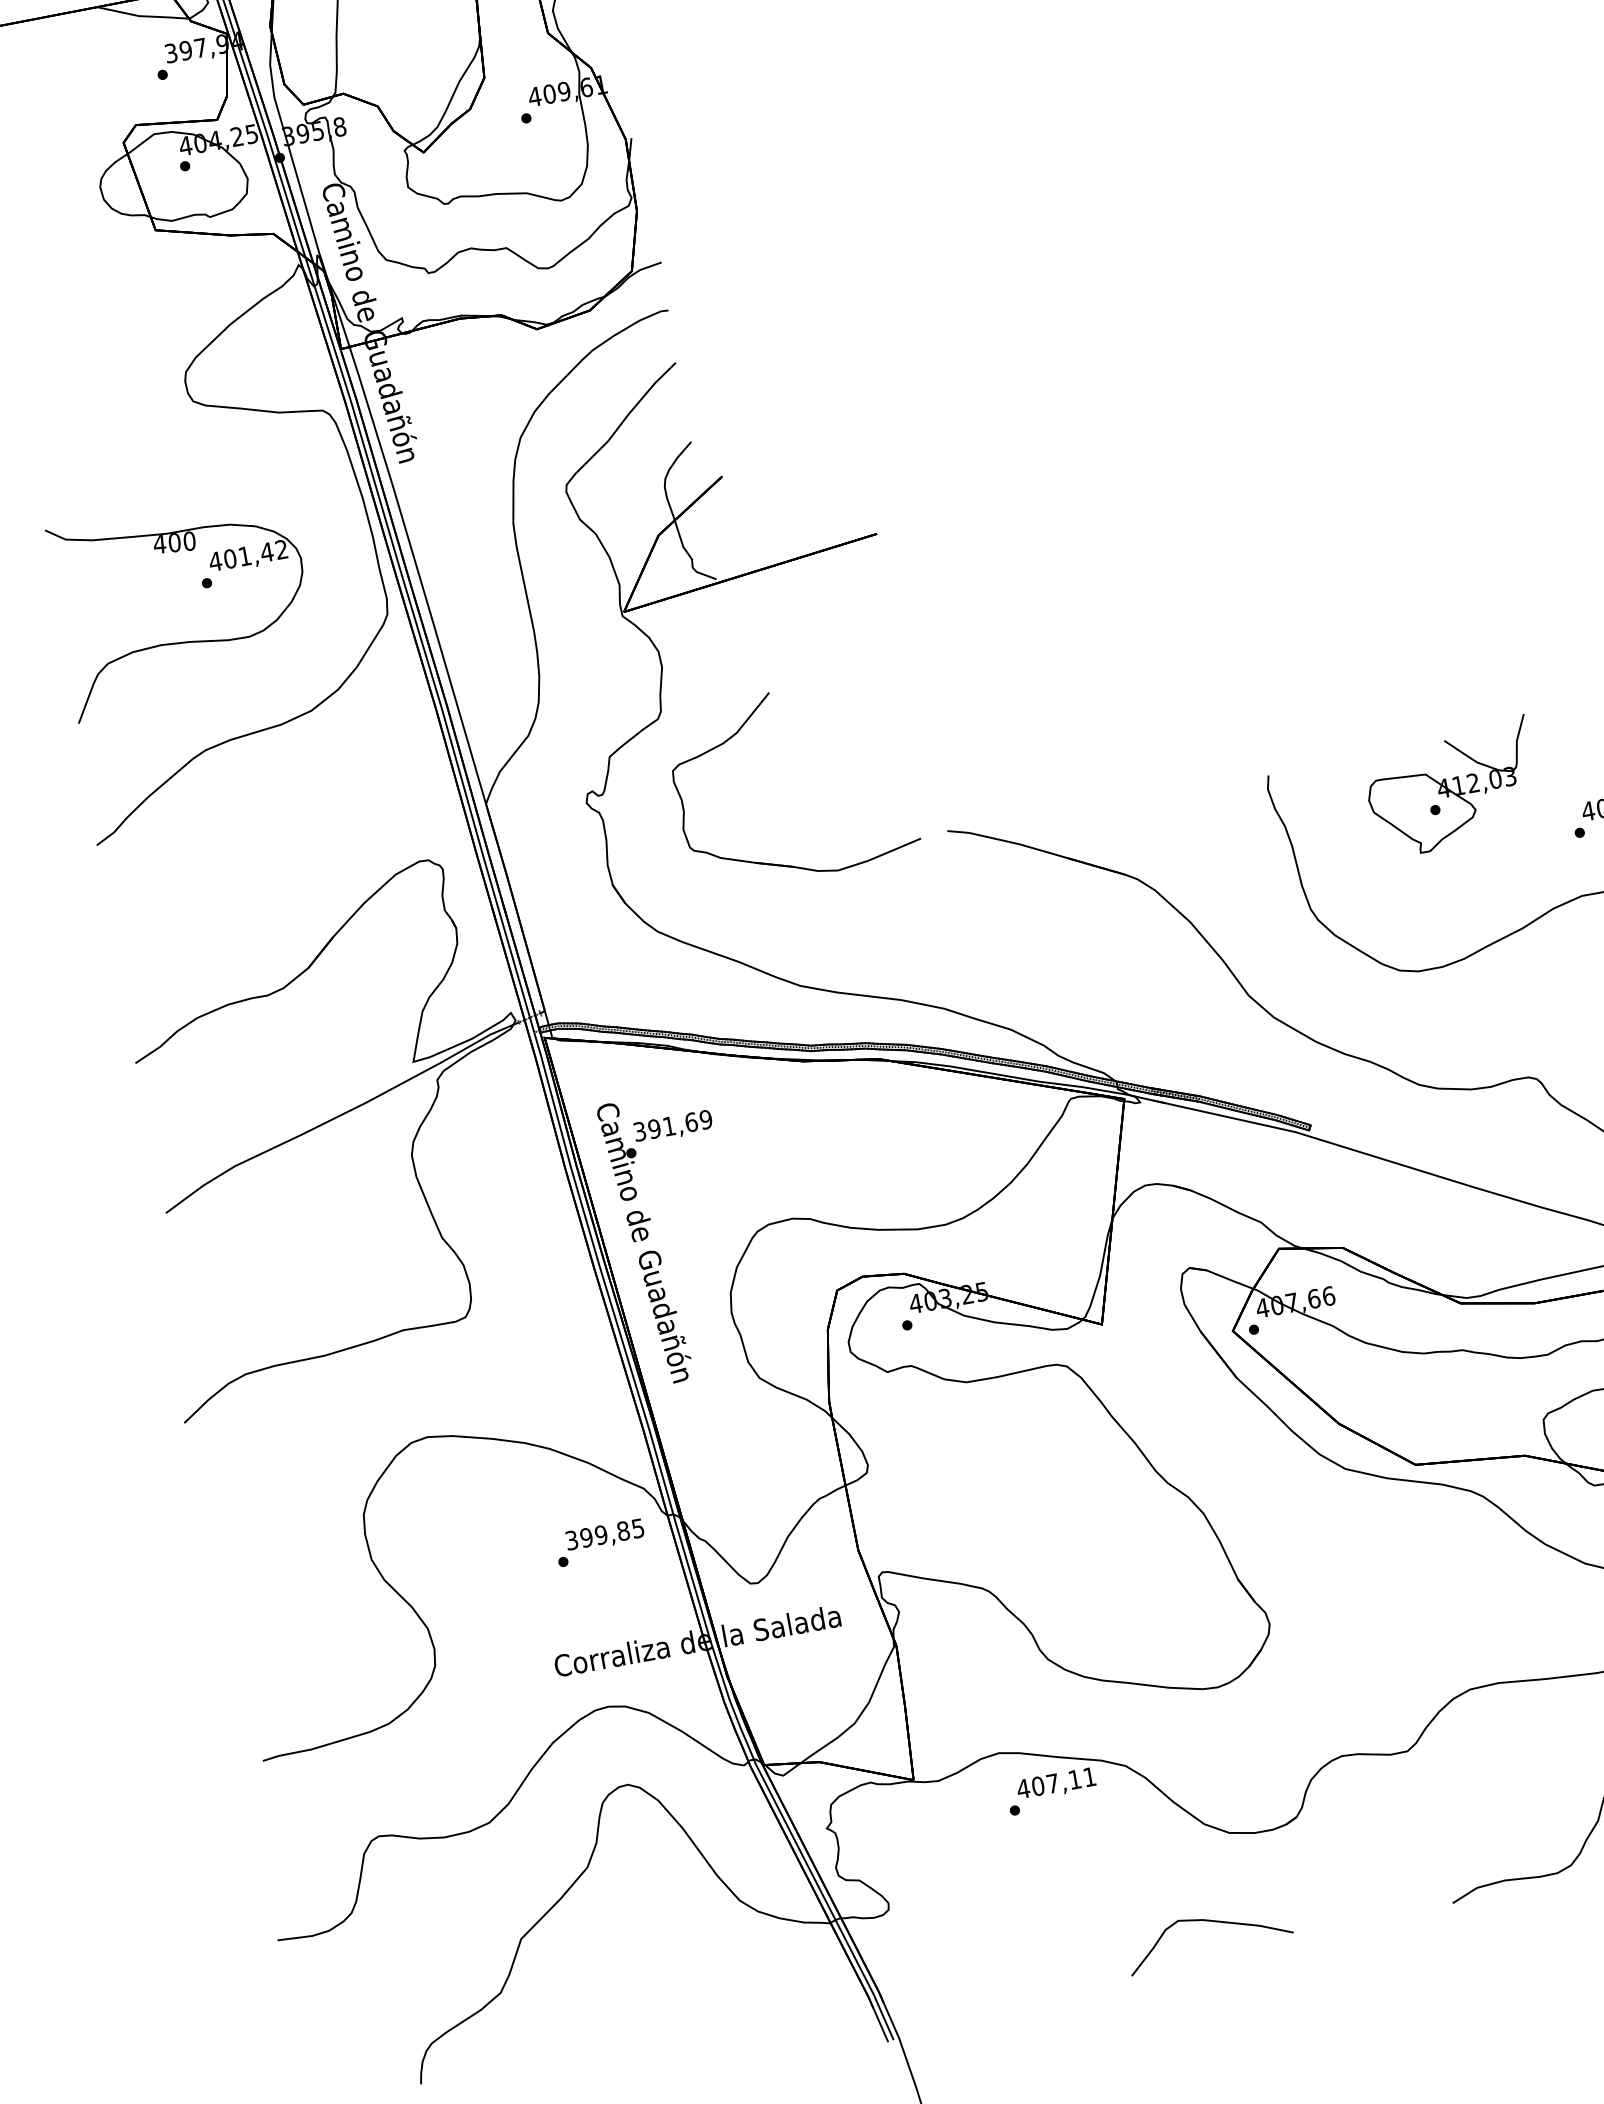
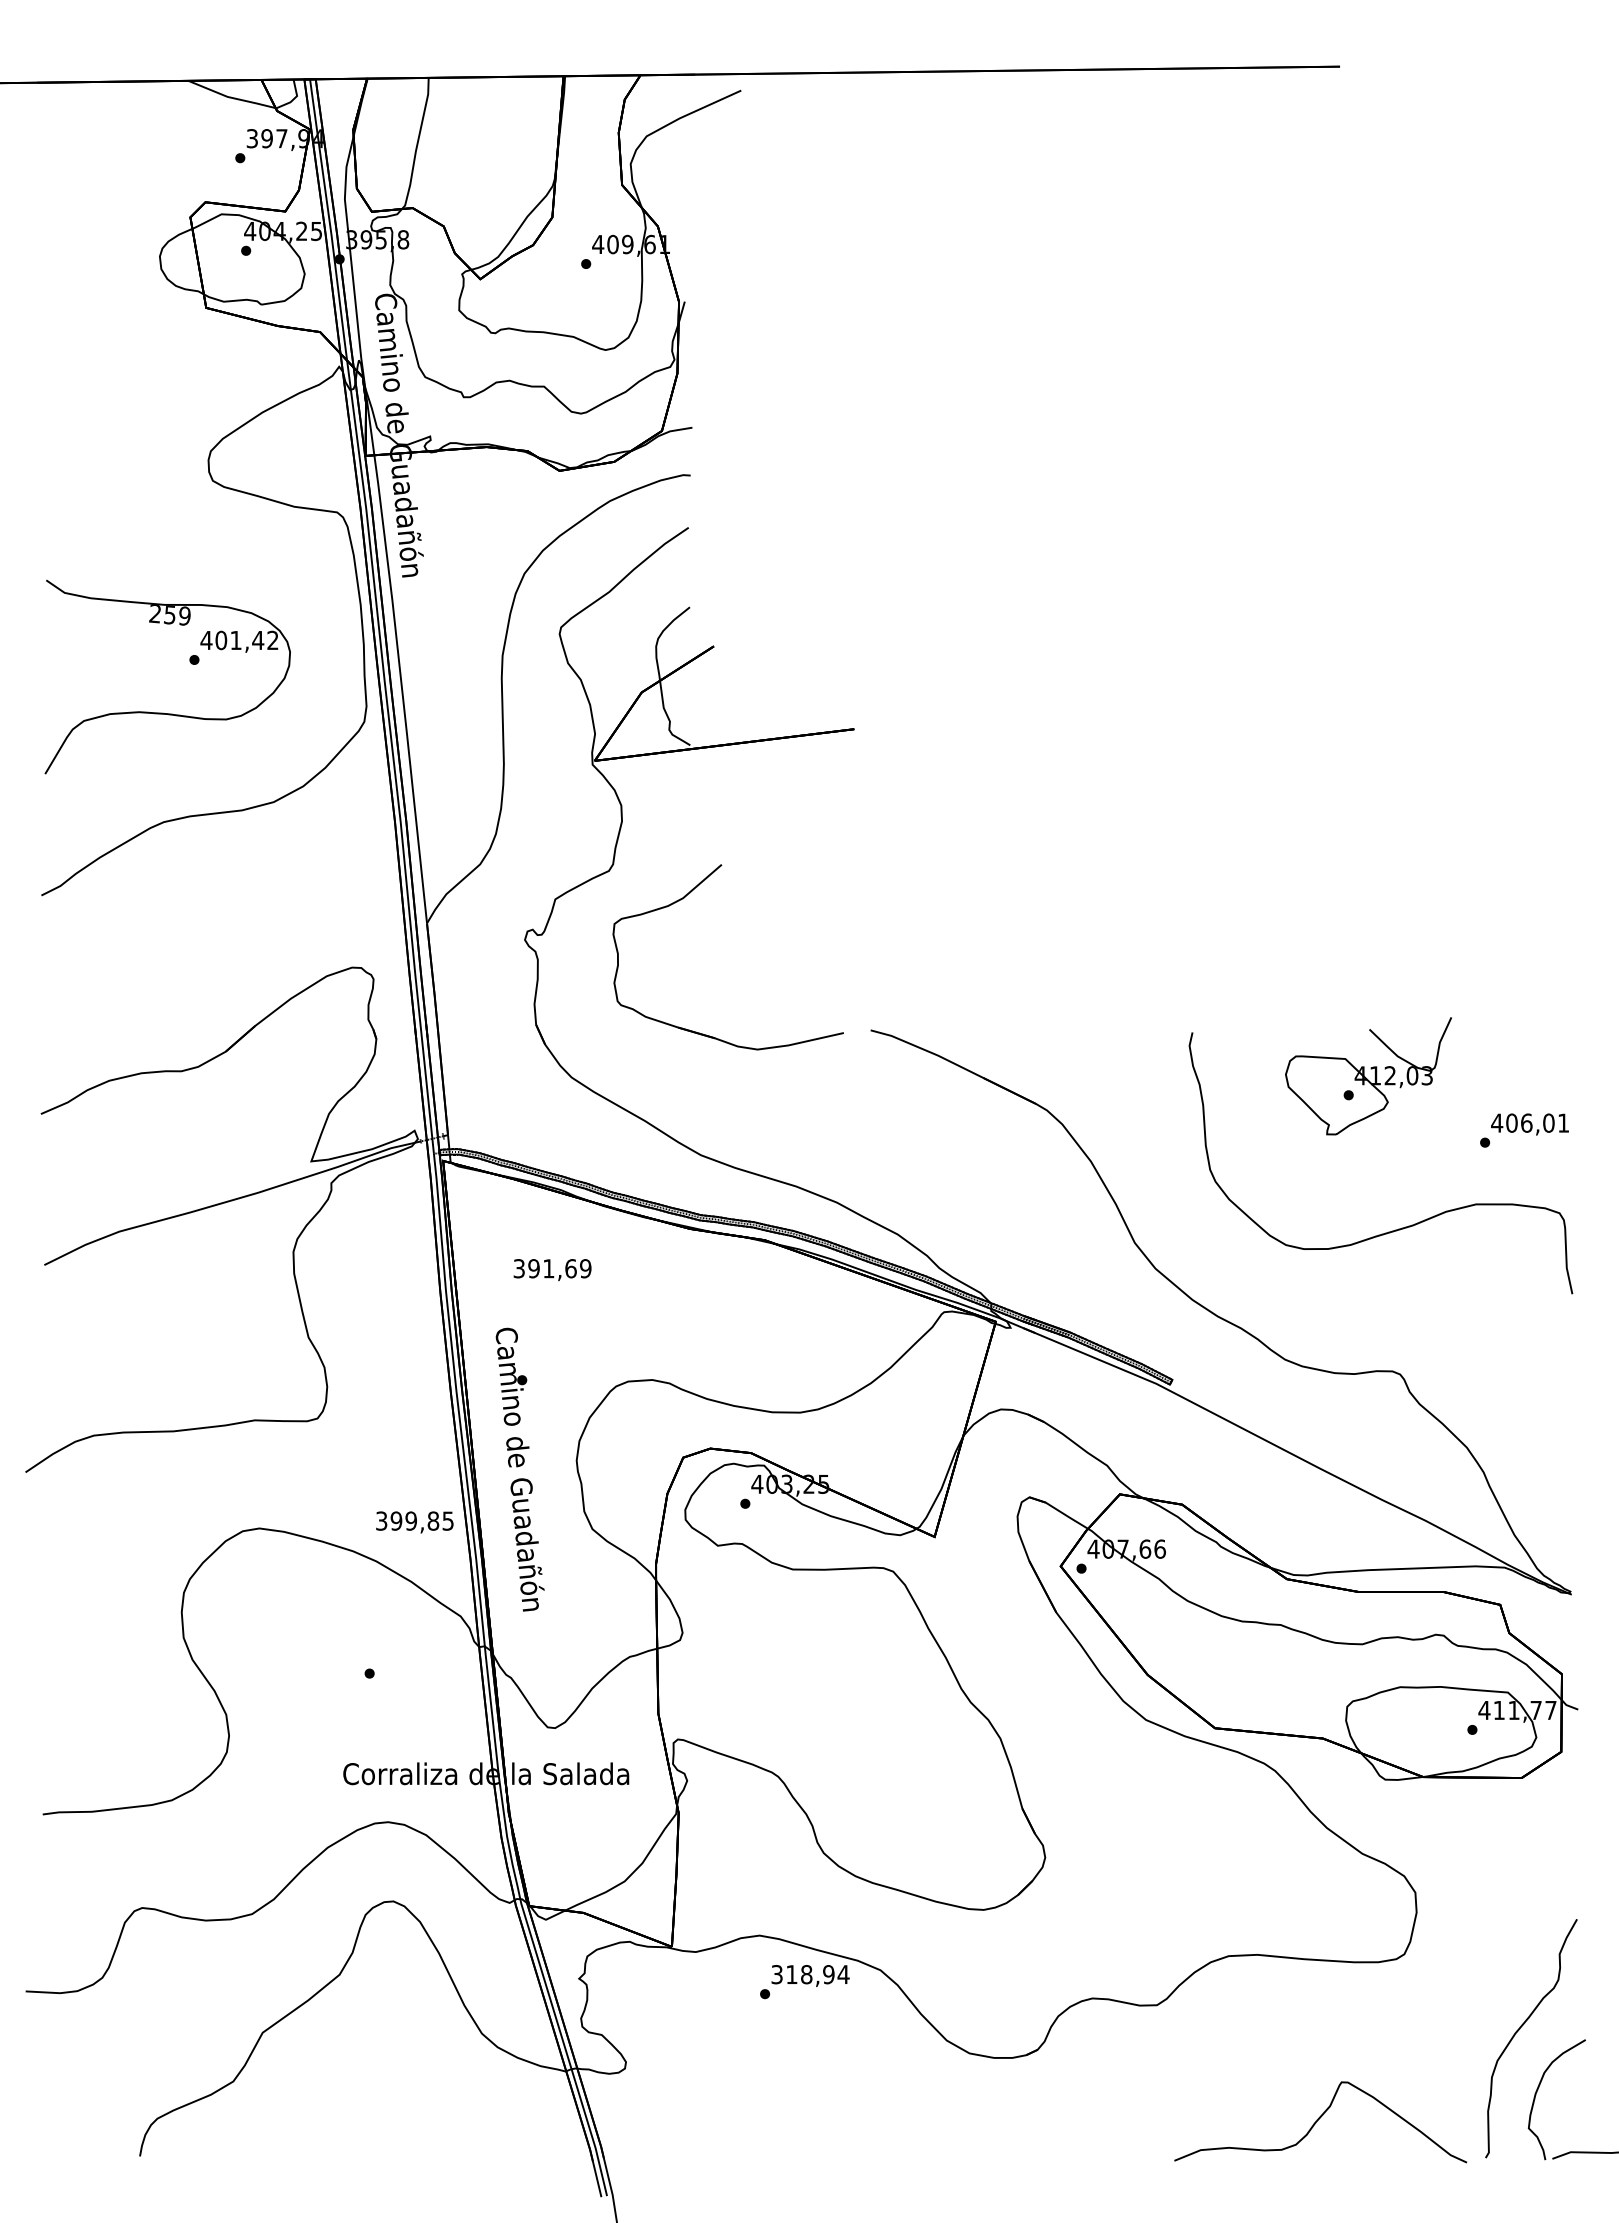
text: (173, 542) -> (169, 614), 400 -> 259
text: (644, 1242) -> (519, 1469), moved
text: (604, 1535) -> (414, 1522), moved
text: (1056, 1782) -> (810, 1974), 407,11 -> 318,94
part: (1209, 1922) -> (934, 2136), removed

